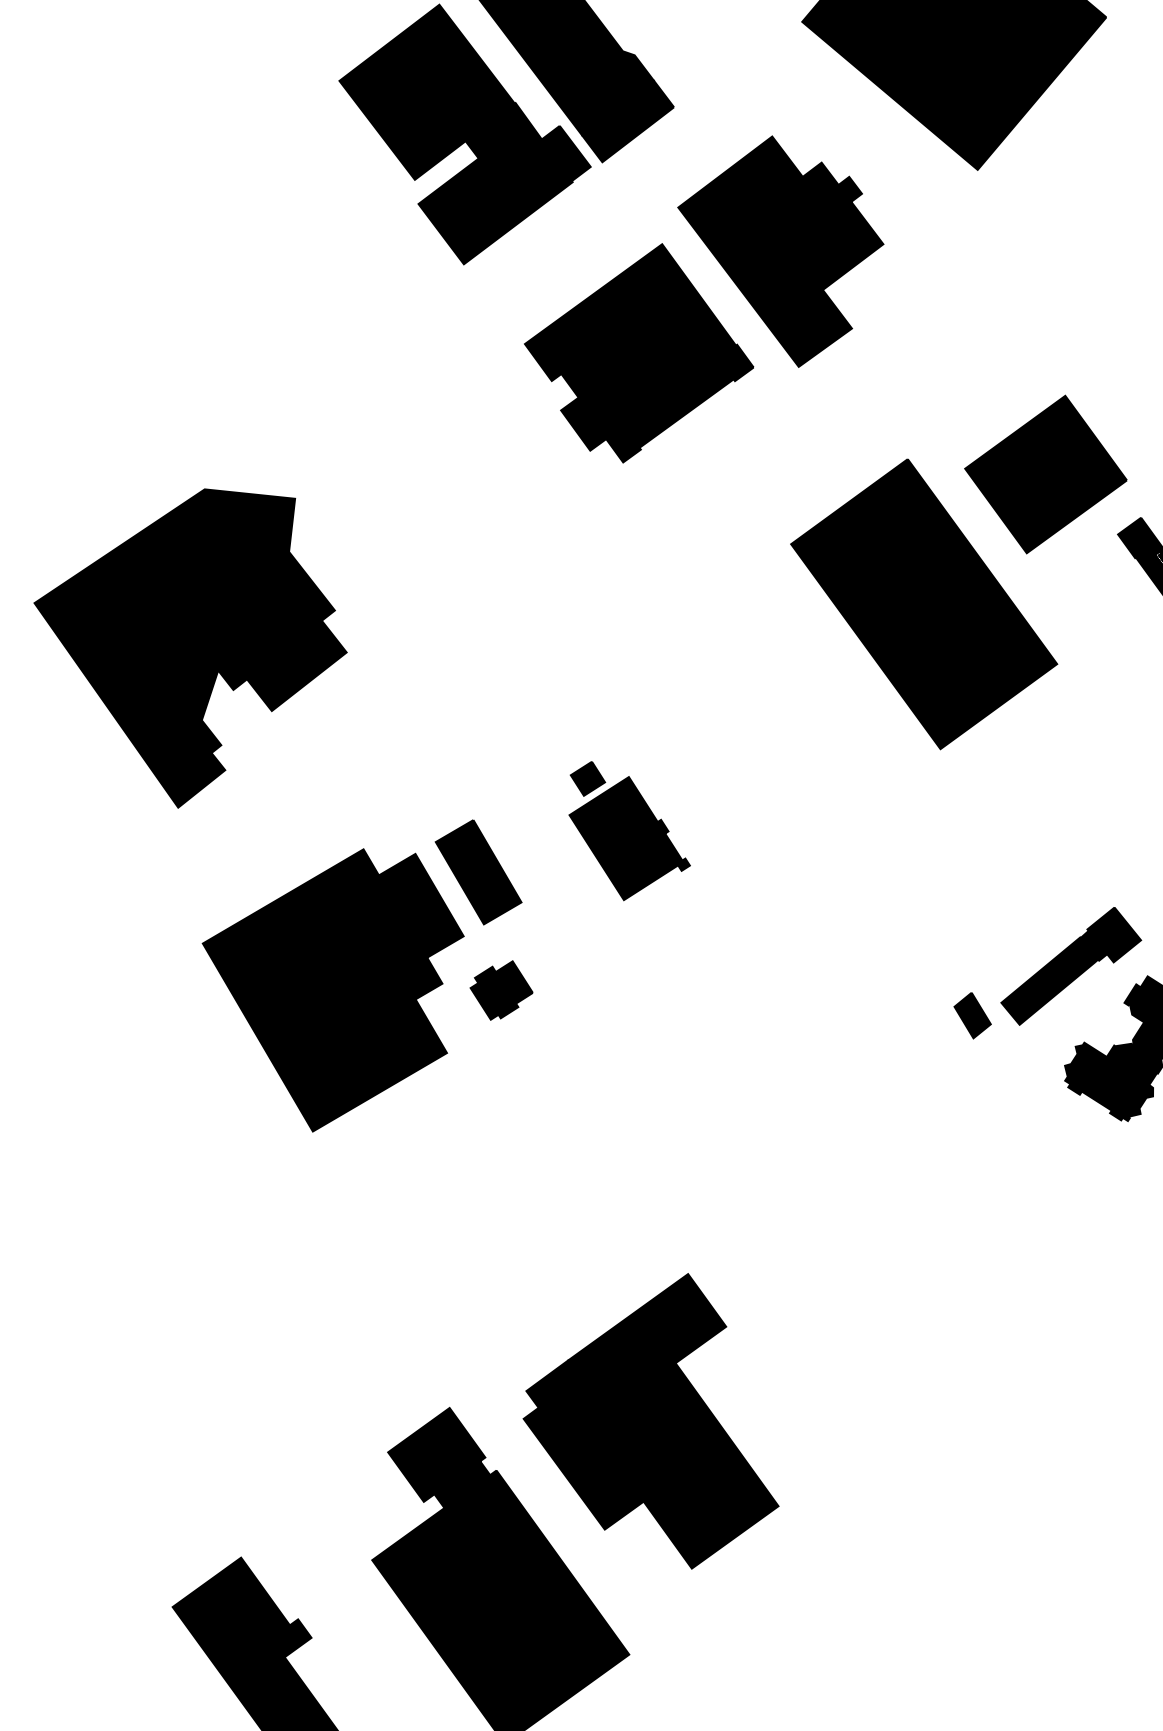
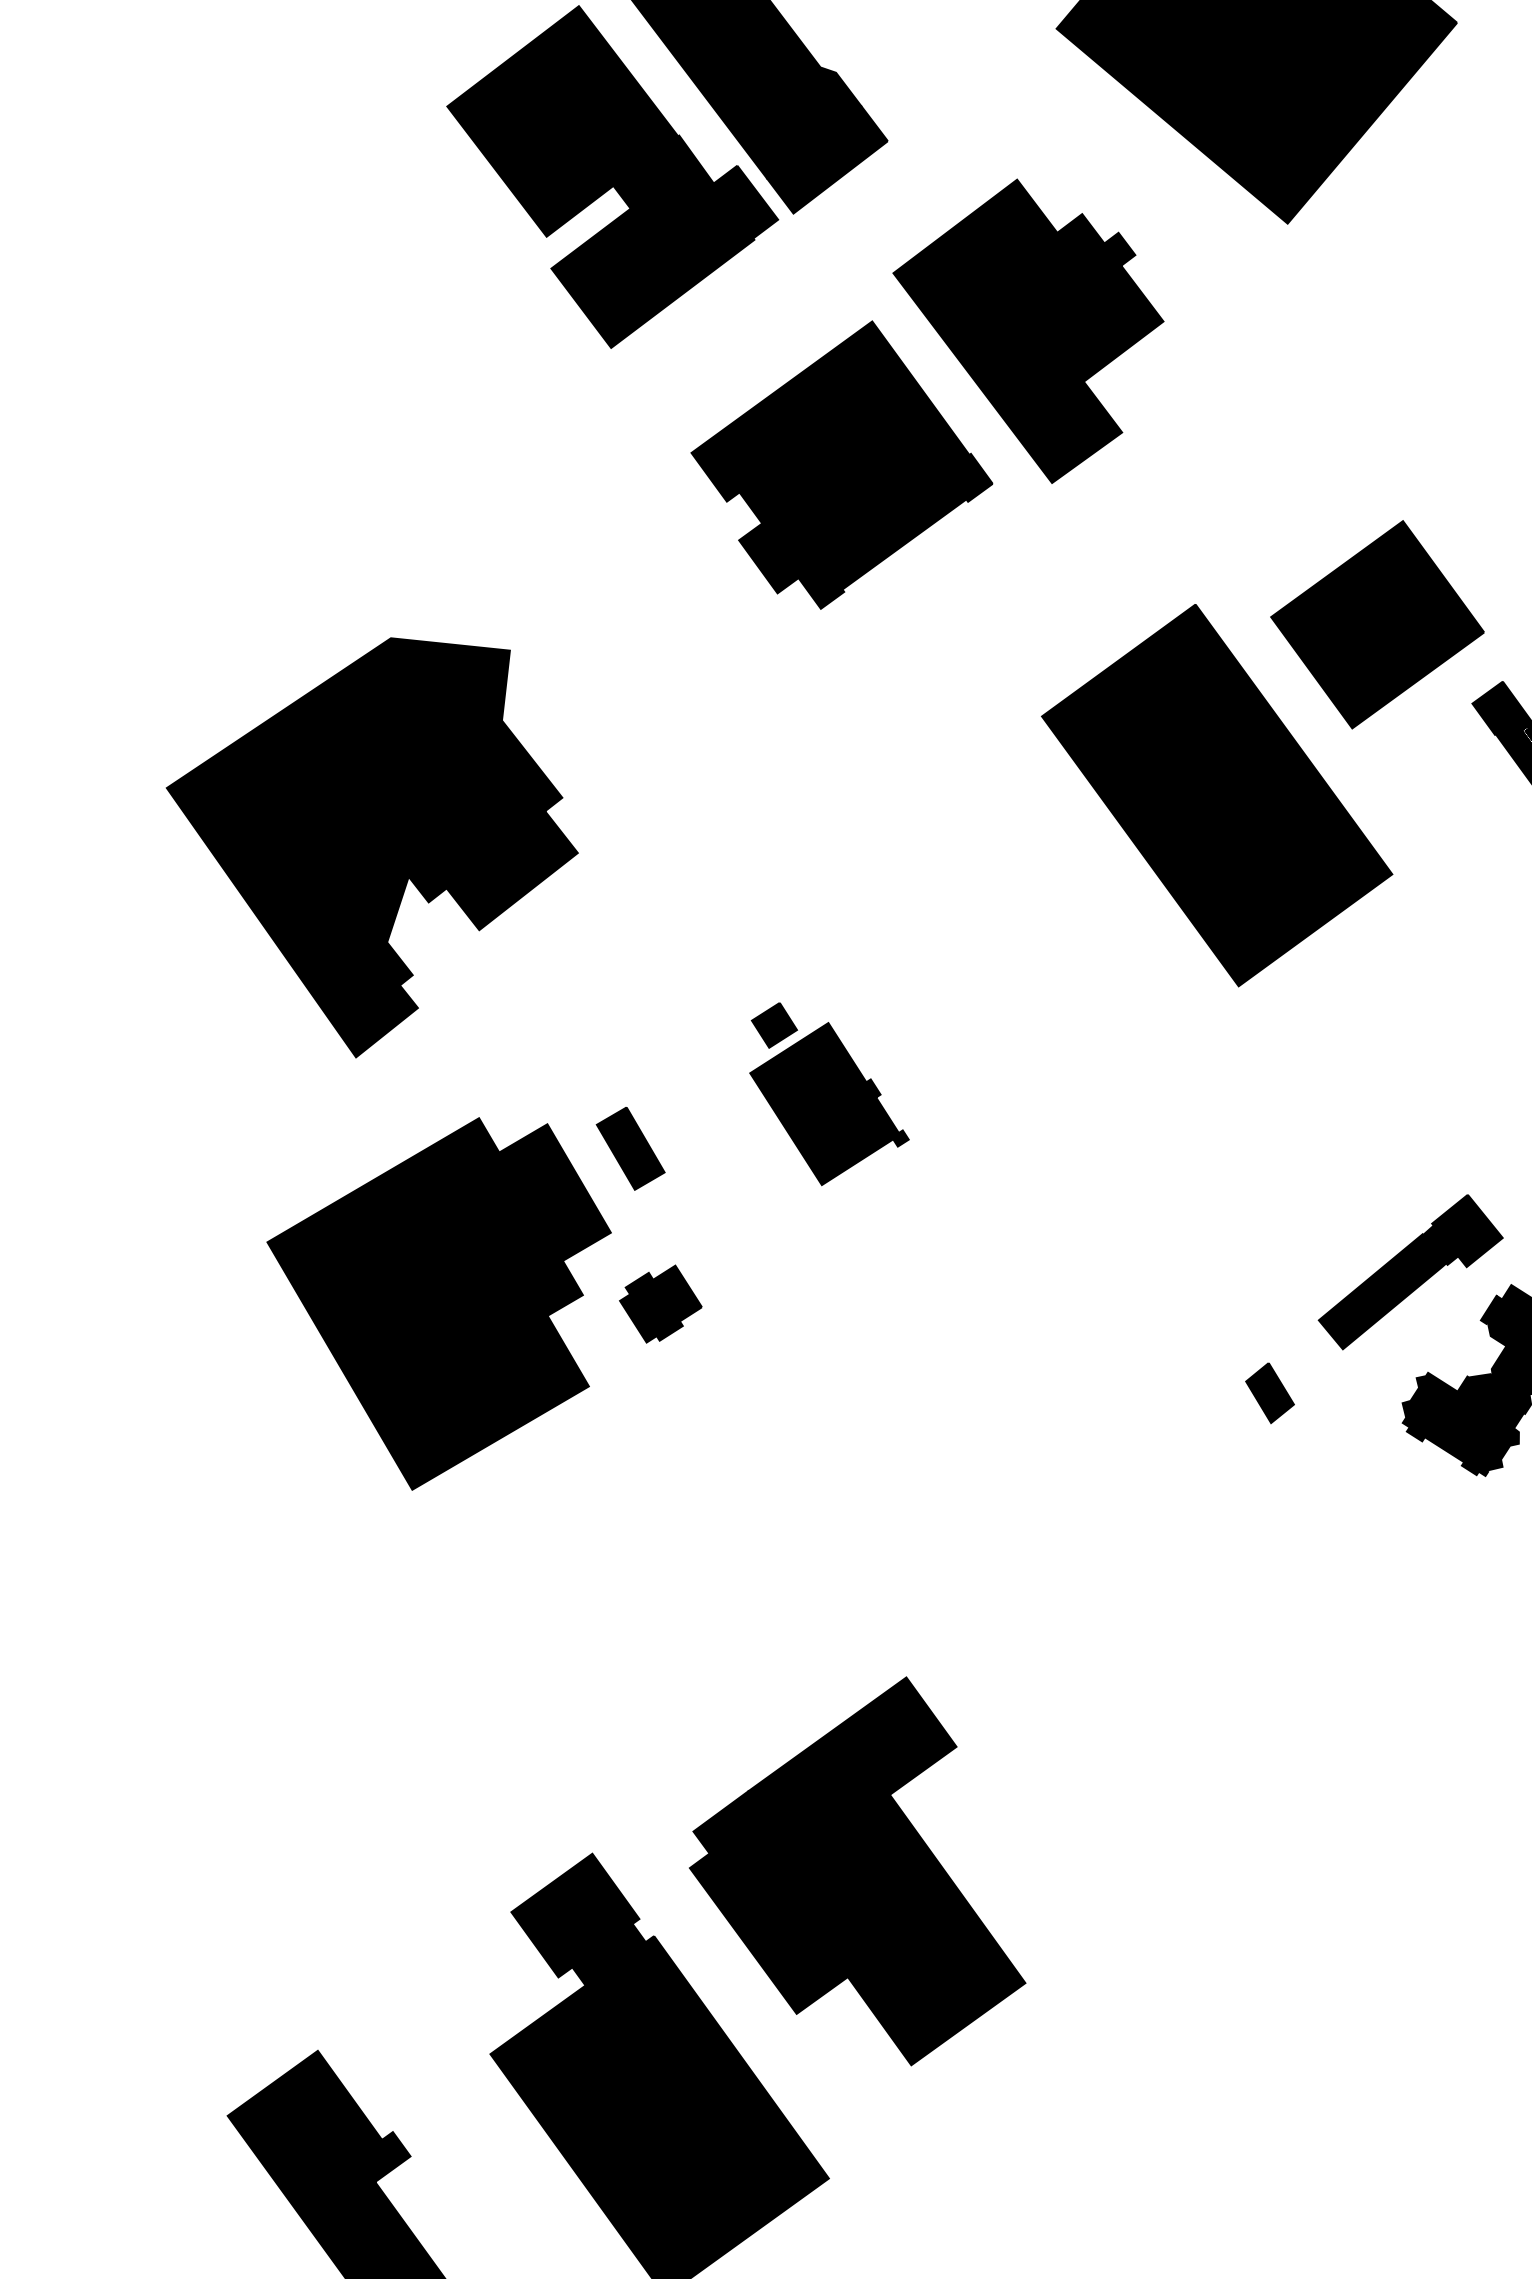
part: (189, 648) -> (371, 847), moved
part: (478, 872) -> (630, 1148), size x0.6
part: (972, 1015) -> (1269, 1393), moved

